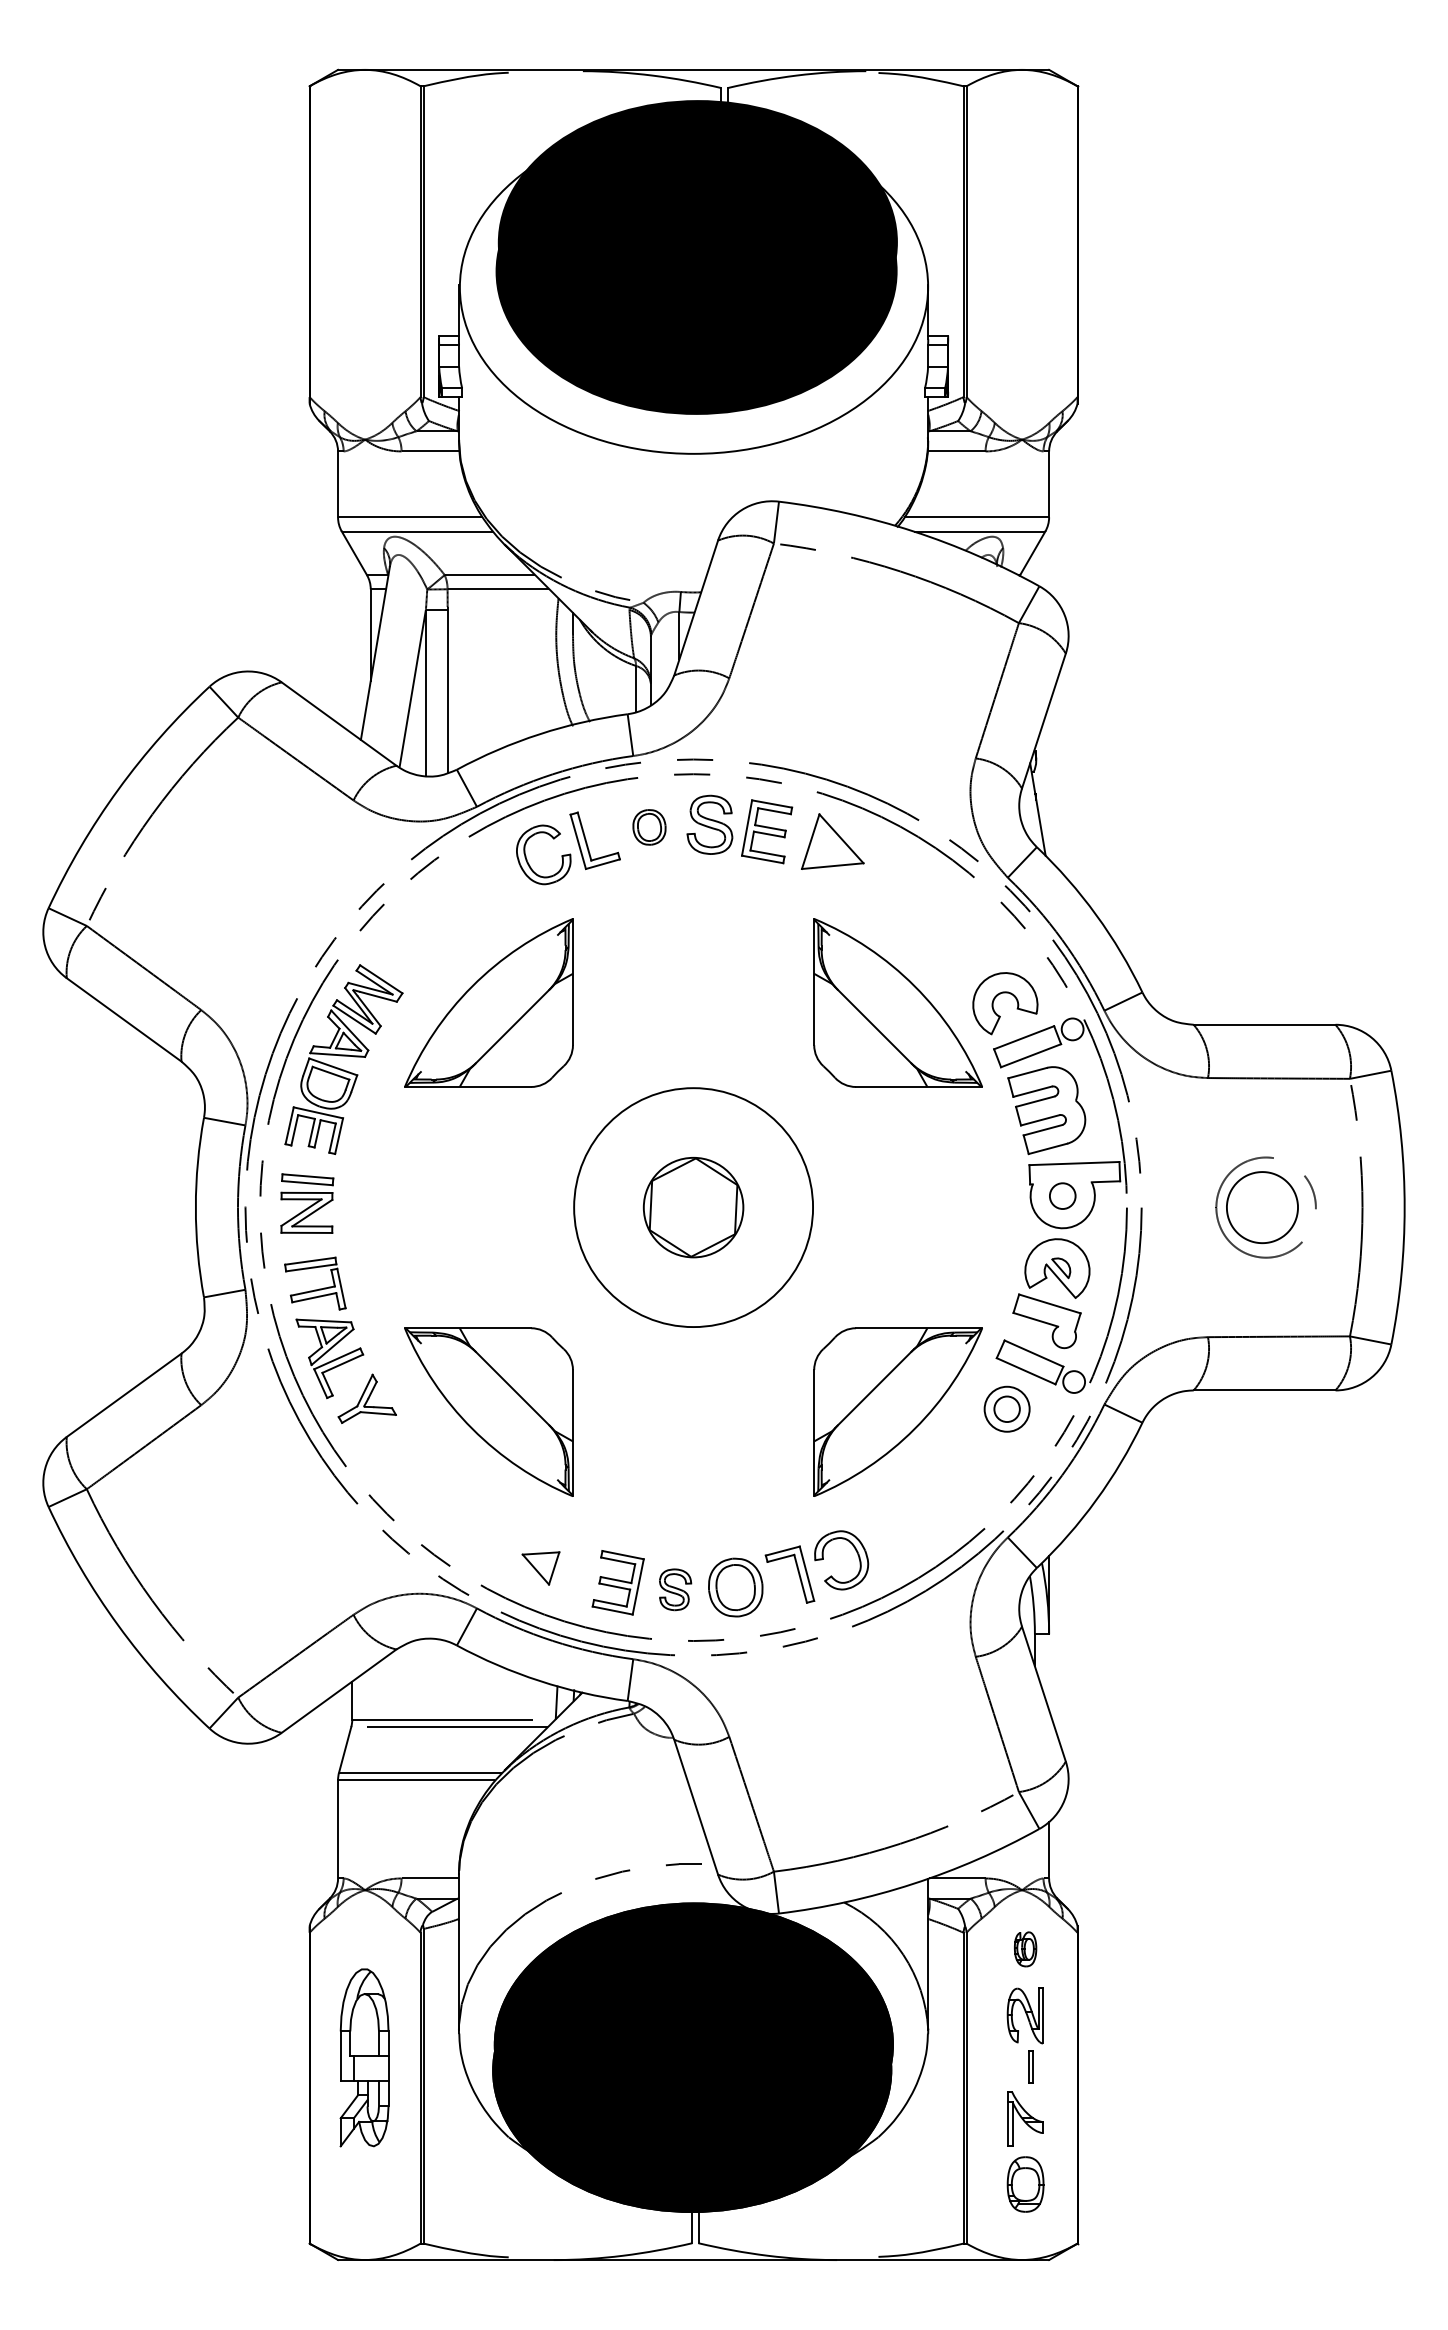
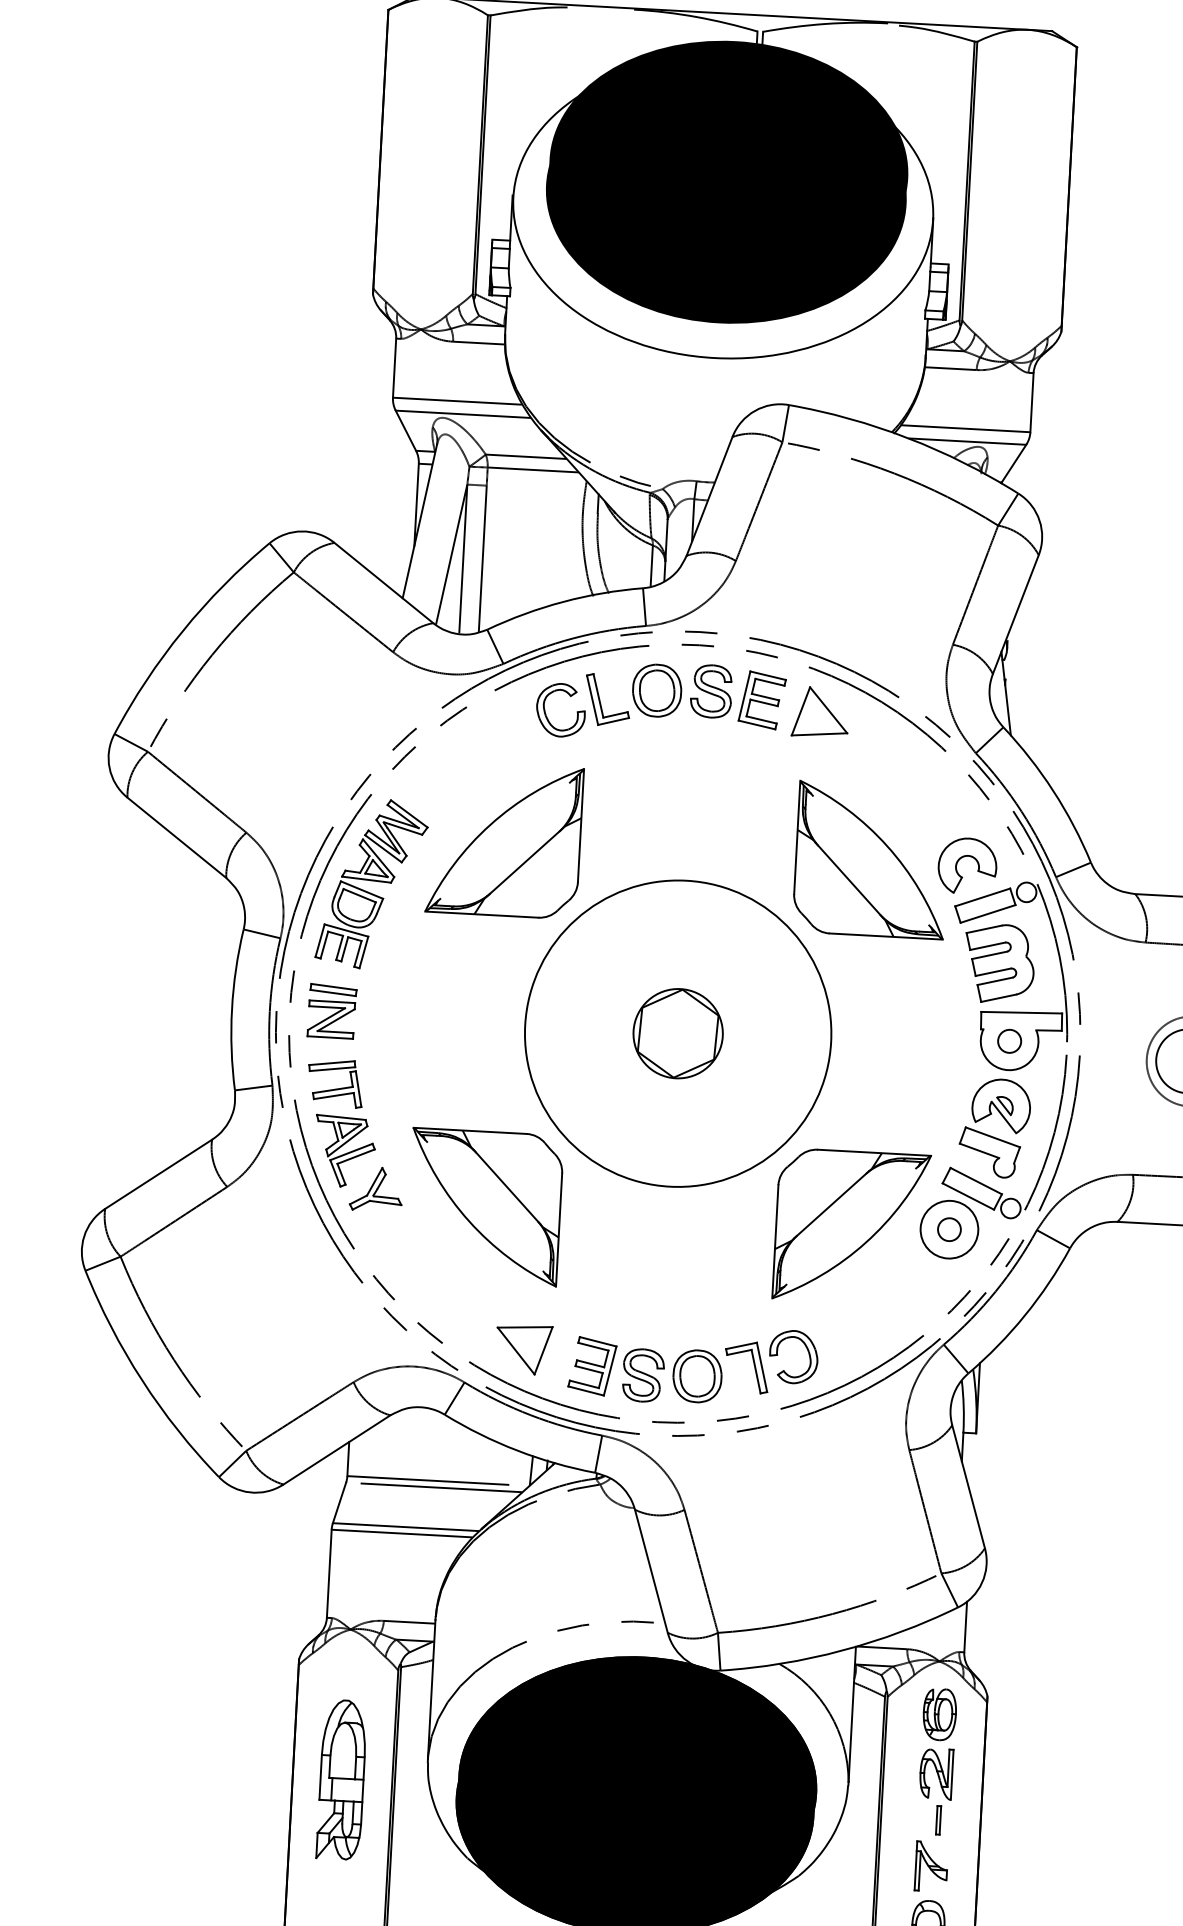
part: (649, 827) -> (657, 690), size x1.67
circle: (693, 1207) -> (678, 1033), size x1.43
circle: (1007, 1409) -> (949, 1229), size x1.43
part: (540, 1568) -> (523, 1349), size x1.67
part: (675, 1589) -> (643, 1375), size x1.43
part: (1025, 1949) -> (939, 1714), size x1.67

